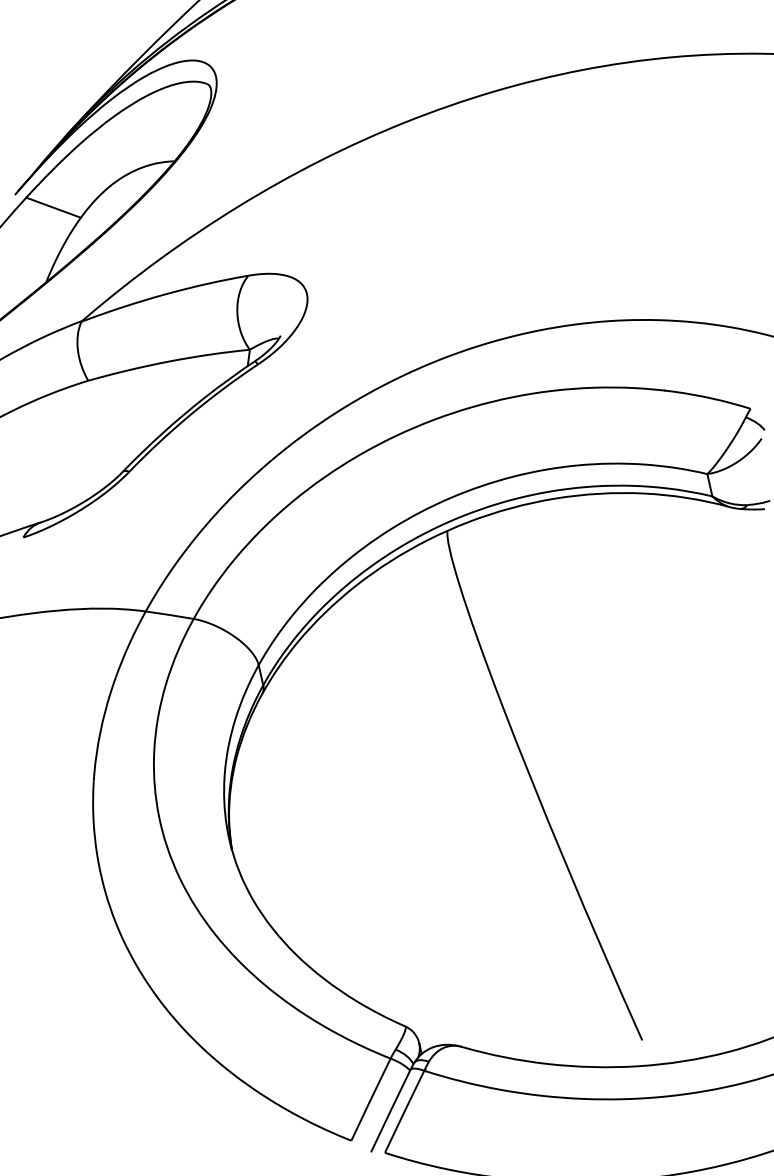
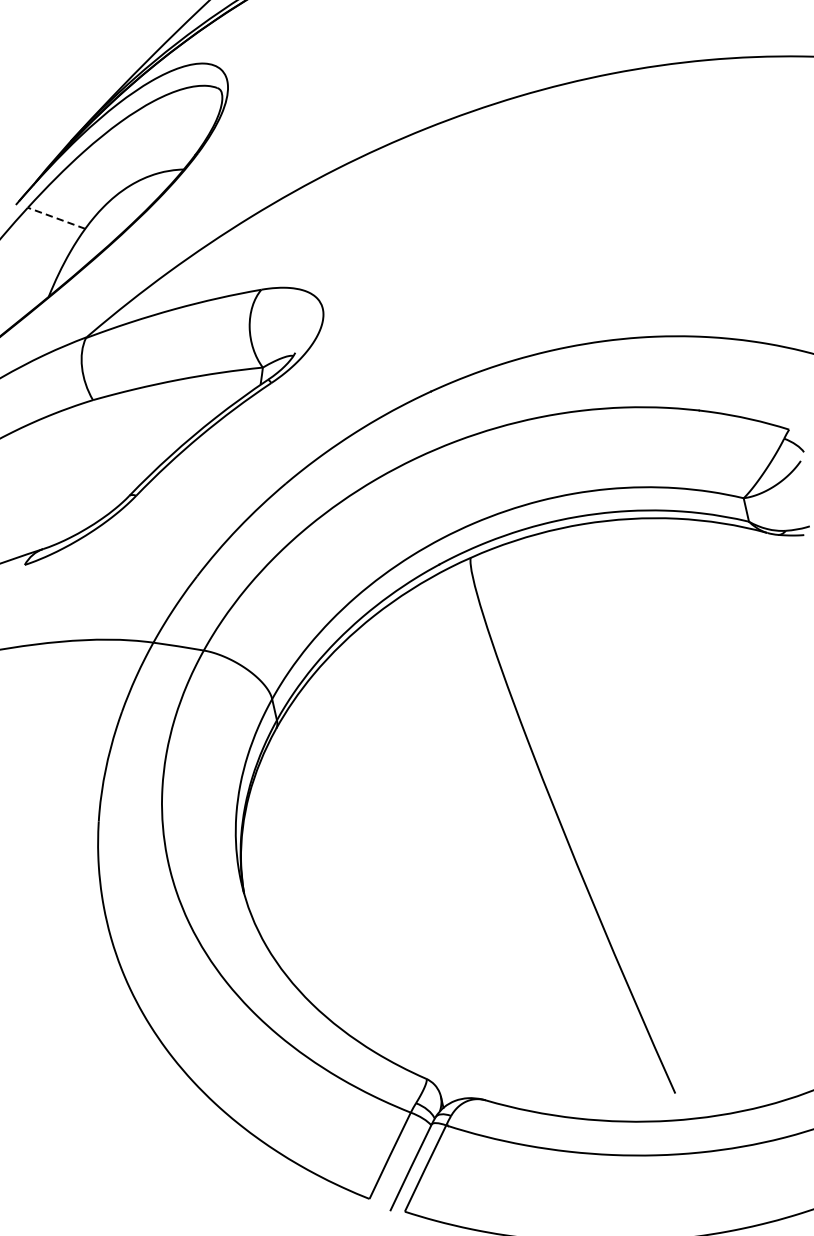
line: (53, 207) -> (56, 218), solid -> dashed

